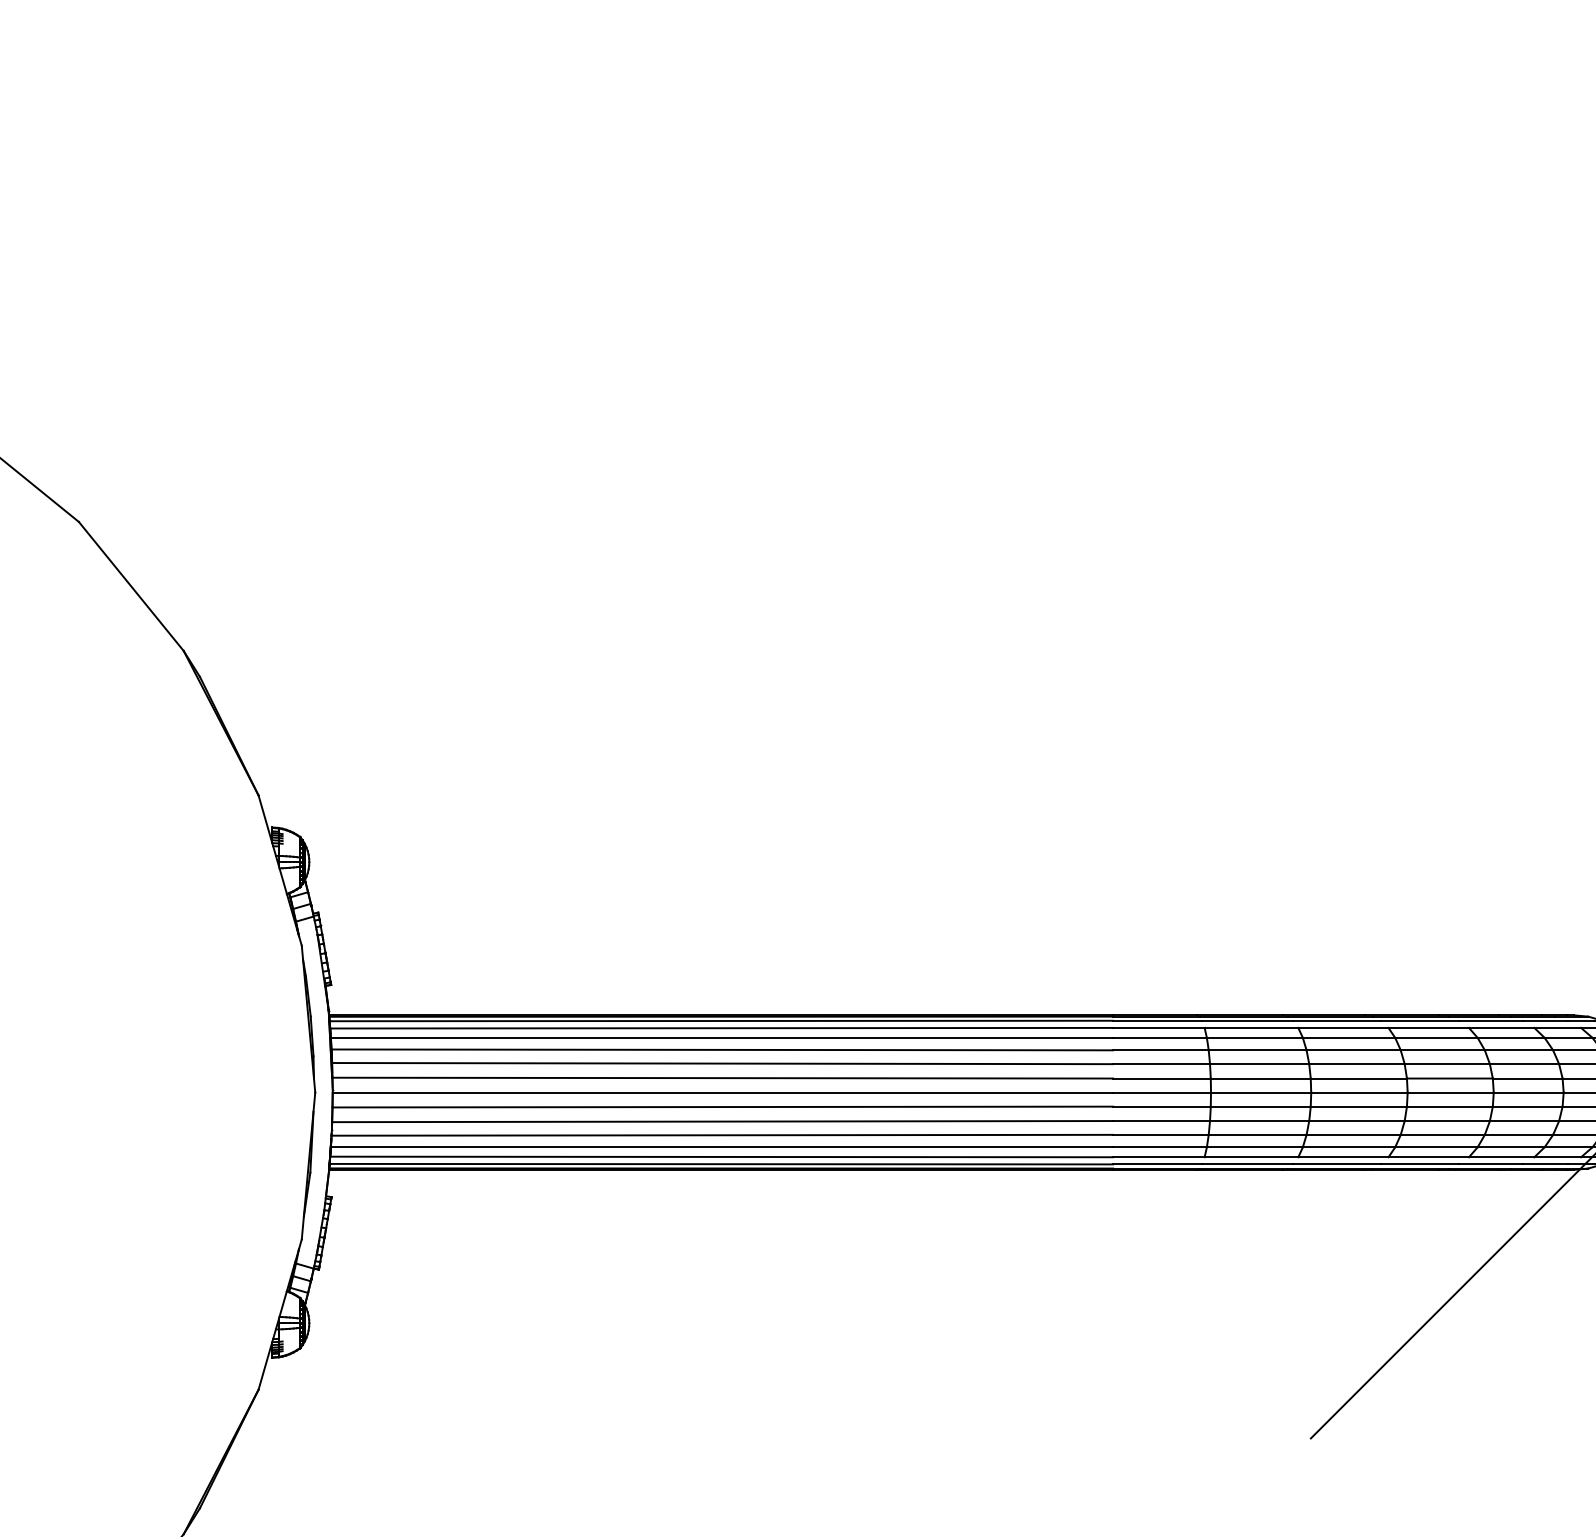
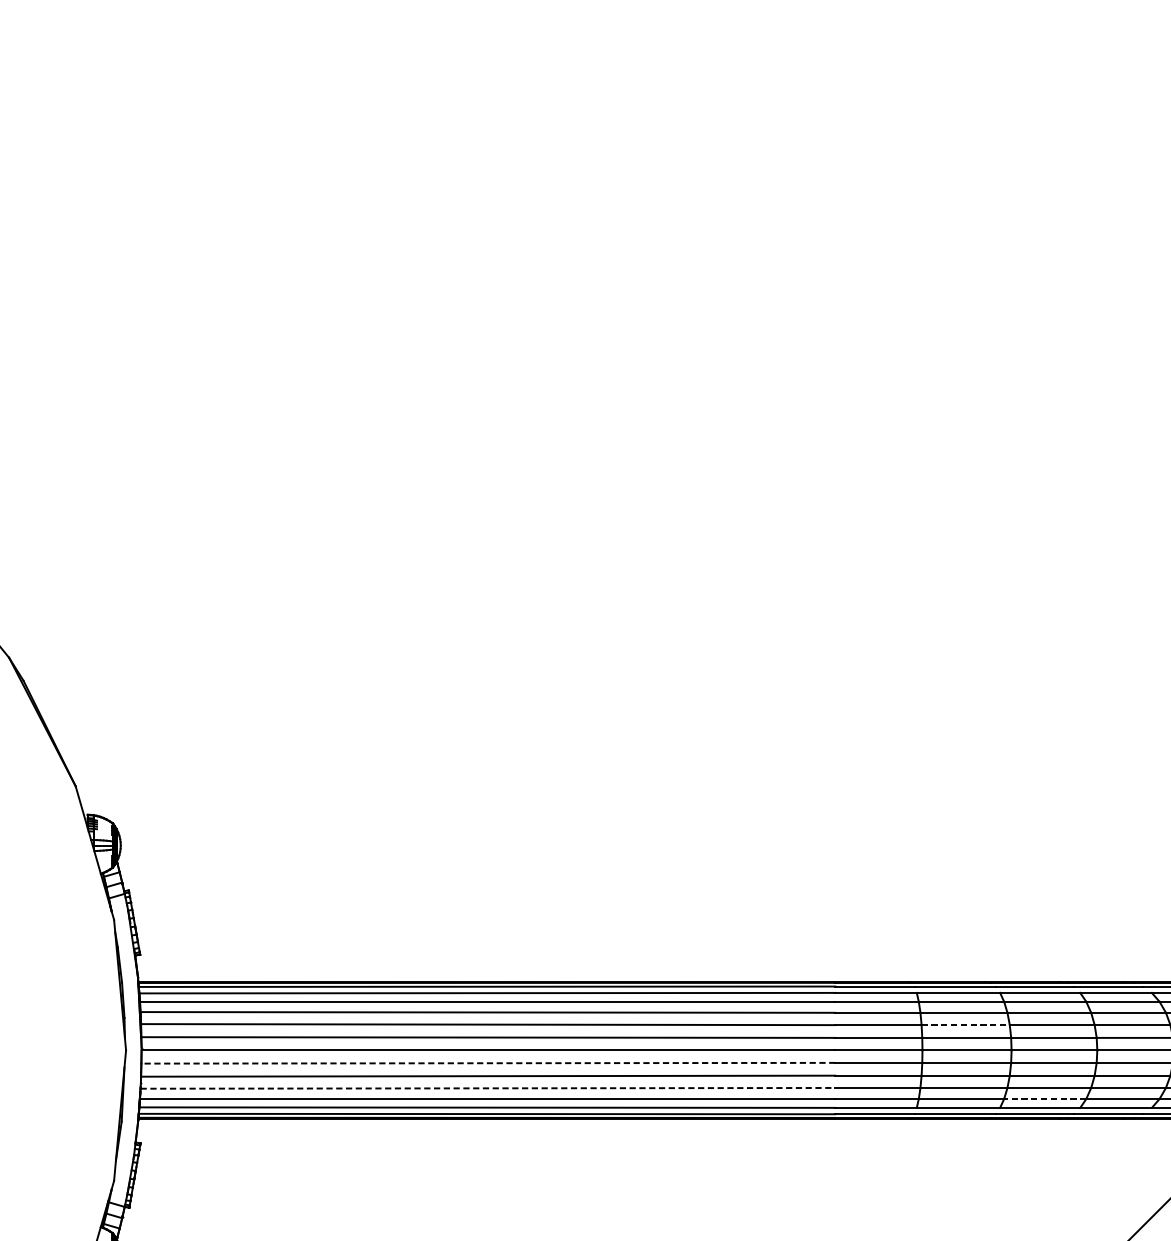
line: (1259, 1064) -> (965, 1025), solid -> dashed
line: (722, 1107) -> (488, 1063), solid -> dashed
line: (722, 1135) -> (488, 1088), solid -> dashed
line: (1348, 1147) -> (1044, 1099), solid -> dashed

